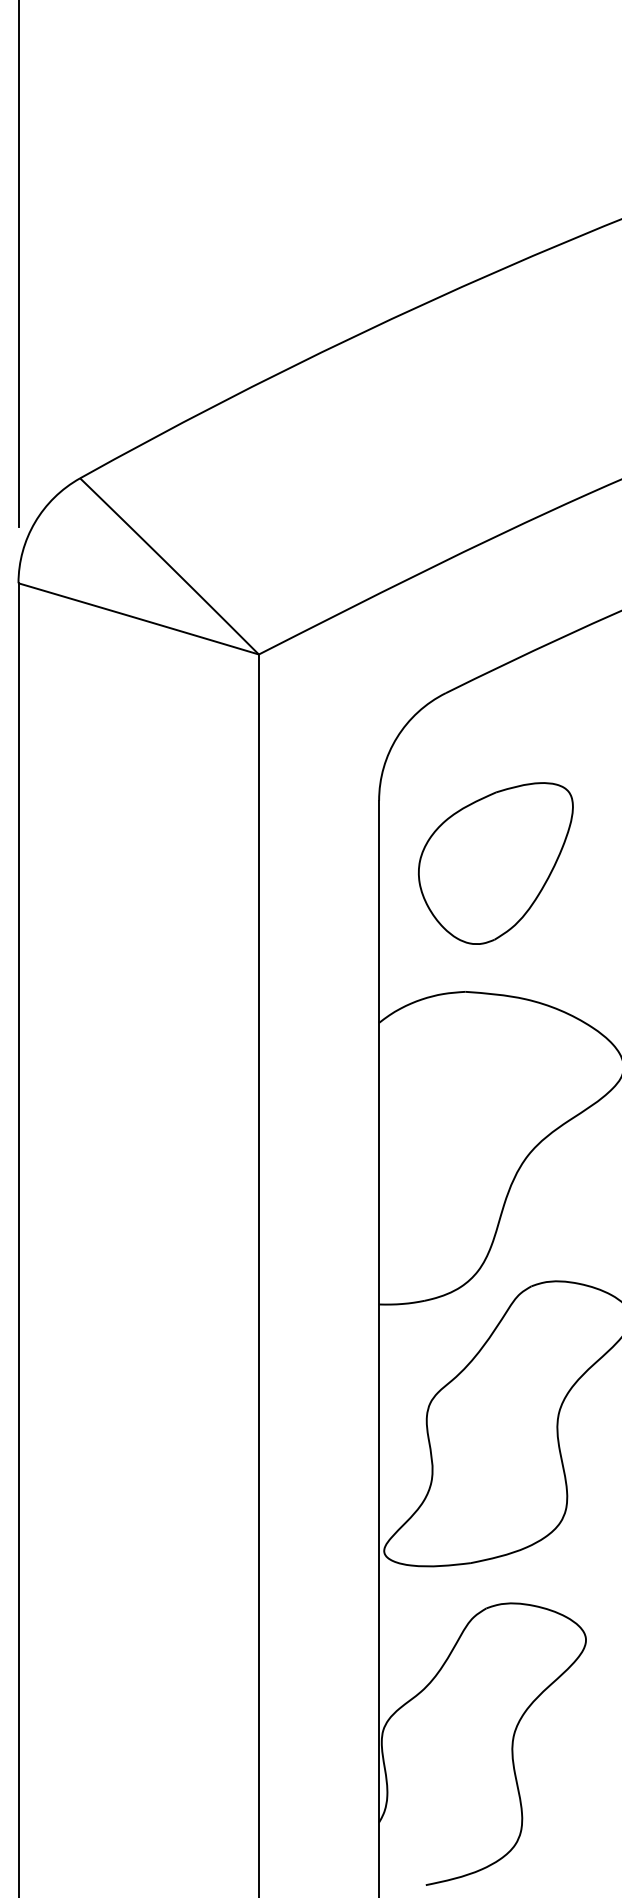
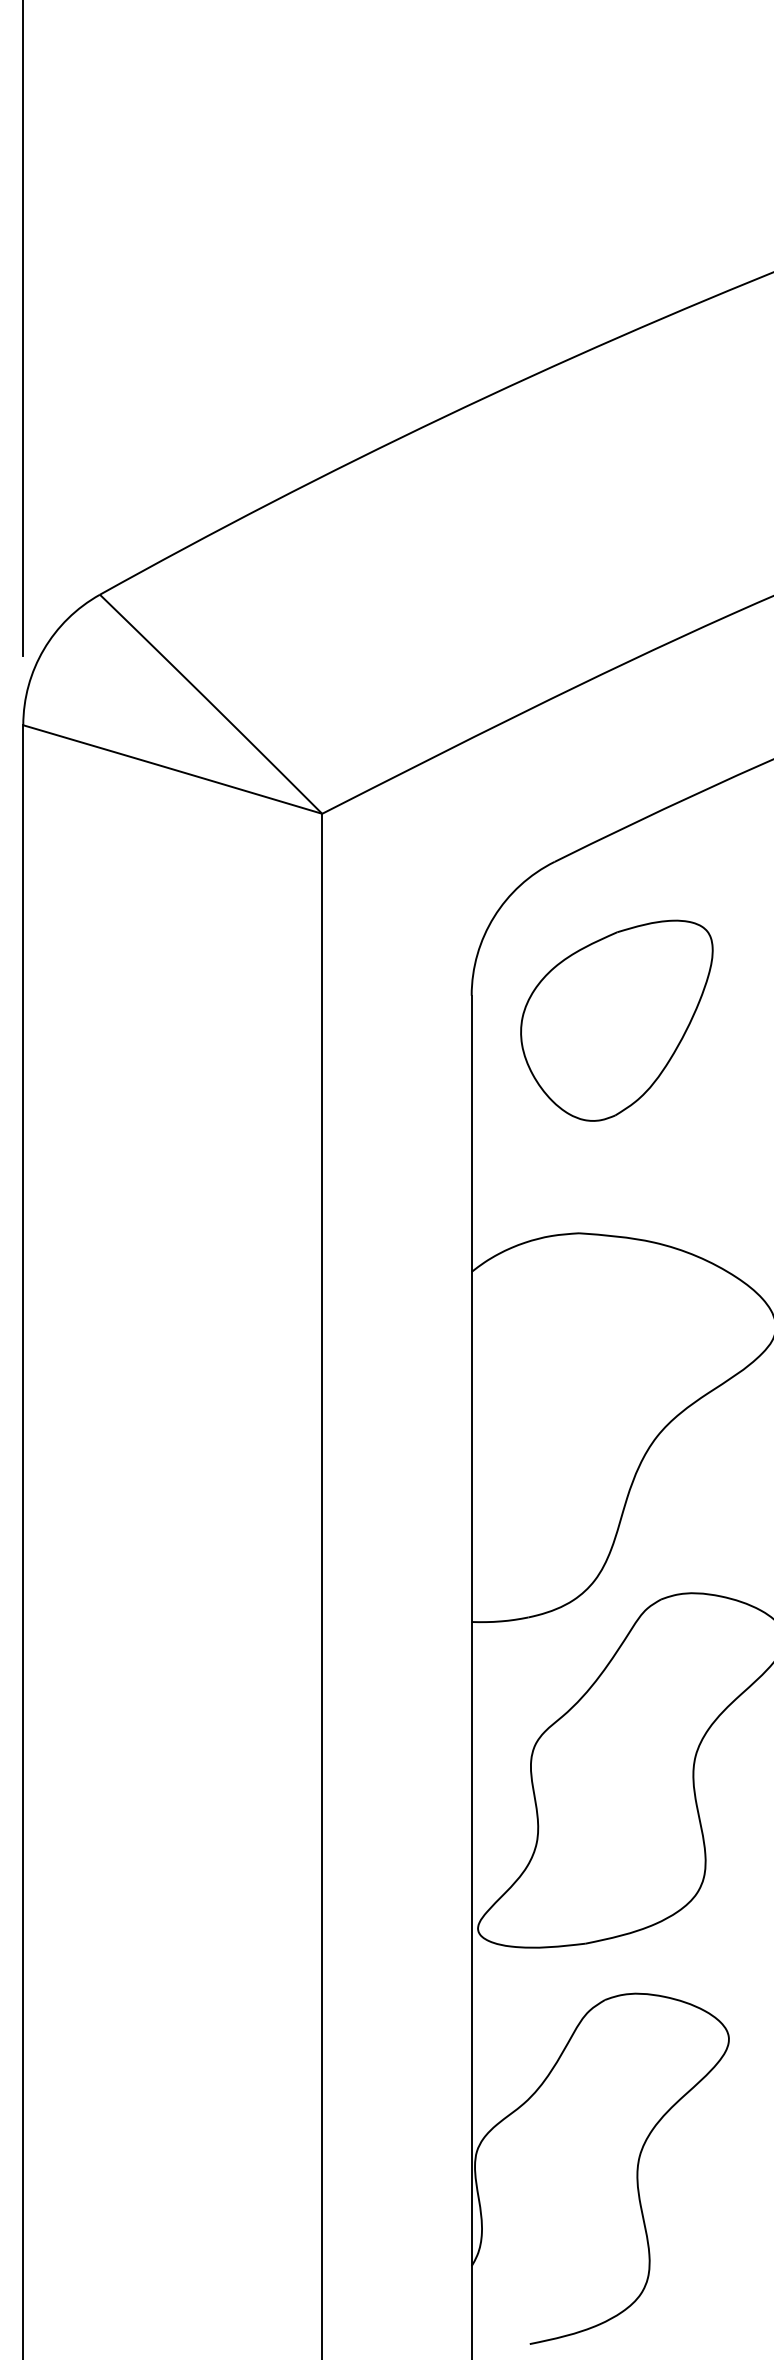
part: (495, 863) -> (616, 1020), moved

